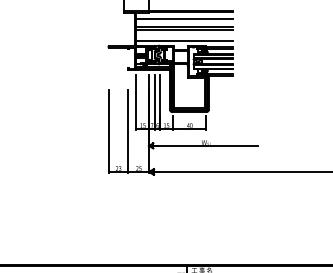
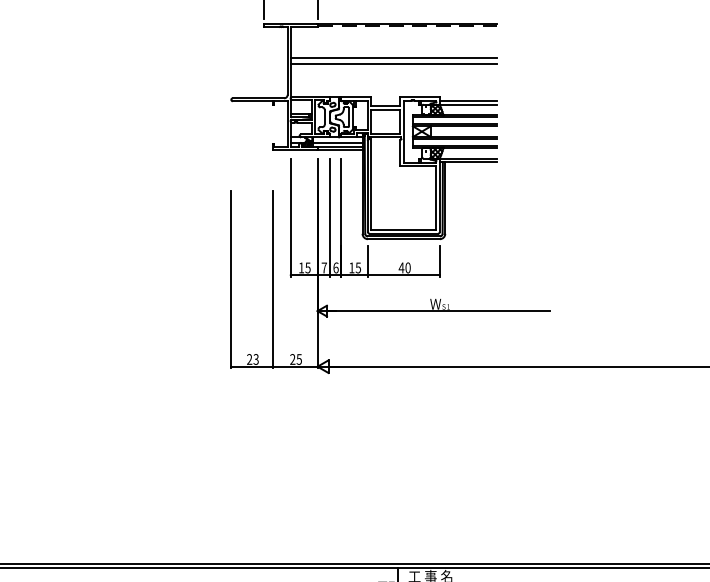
line: (190, 12) -> (406, 26), solid -> dashed
line: (184, 19) -> (393, 41), removed
line: (184, 40) -> (393, 86), removed

